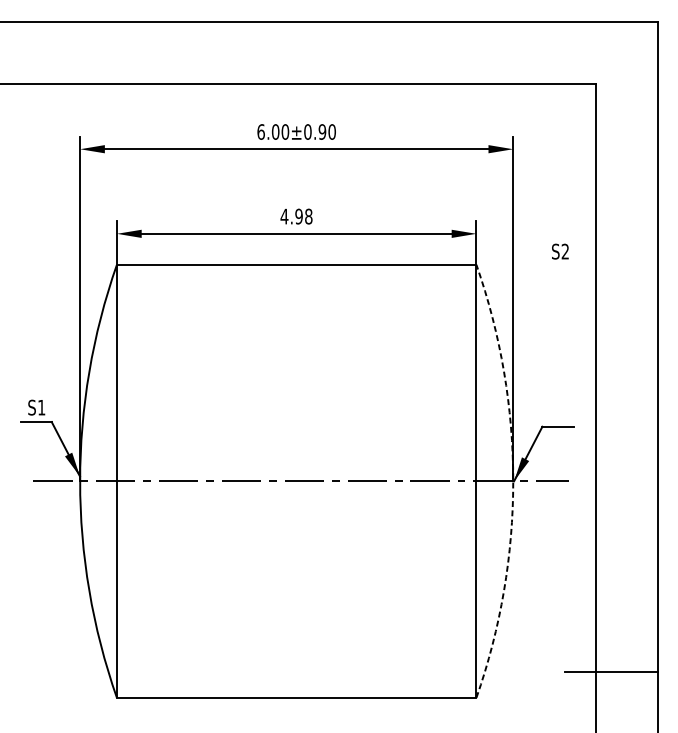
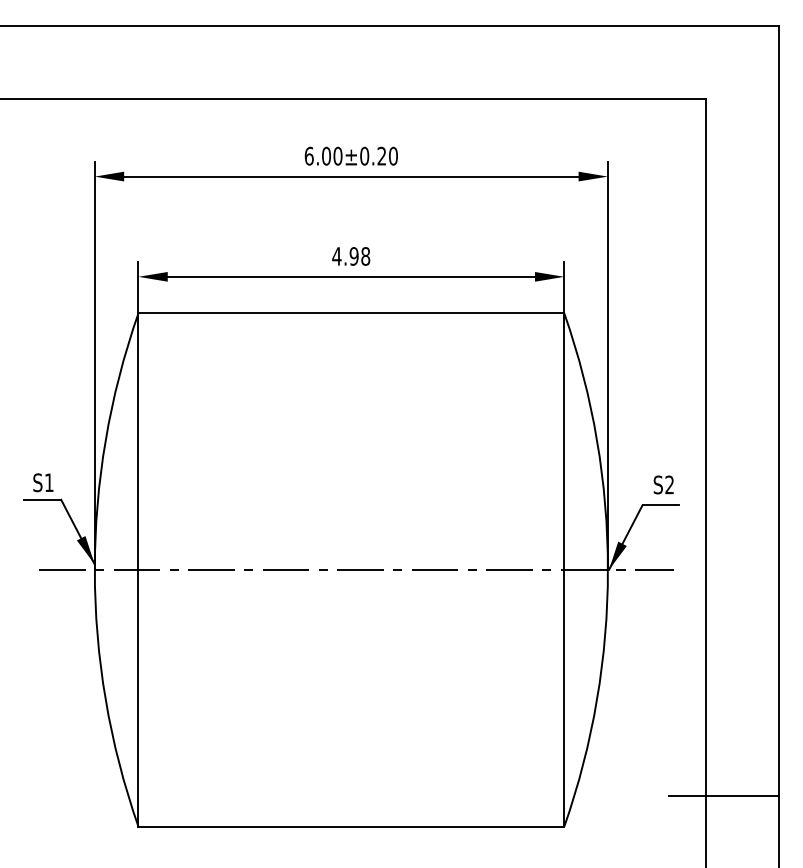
text: (322, 131) -> (381, 155), 6.00±0.90 -> 6.00±0.20
text: (560, 251) -> (663, 484), moved
arc: (512, 481) -> (607, 570), dashed -> solid

